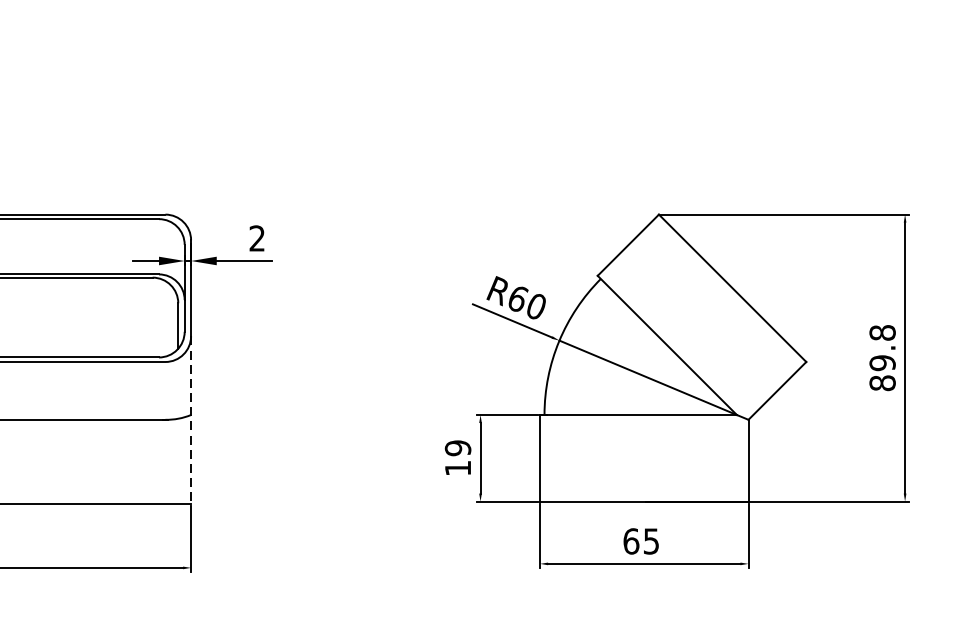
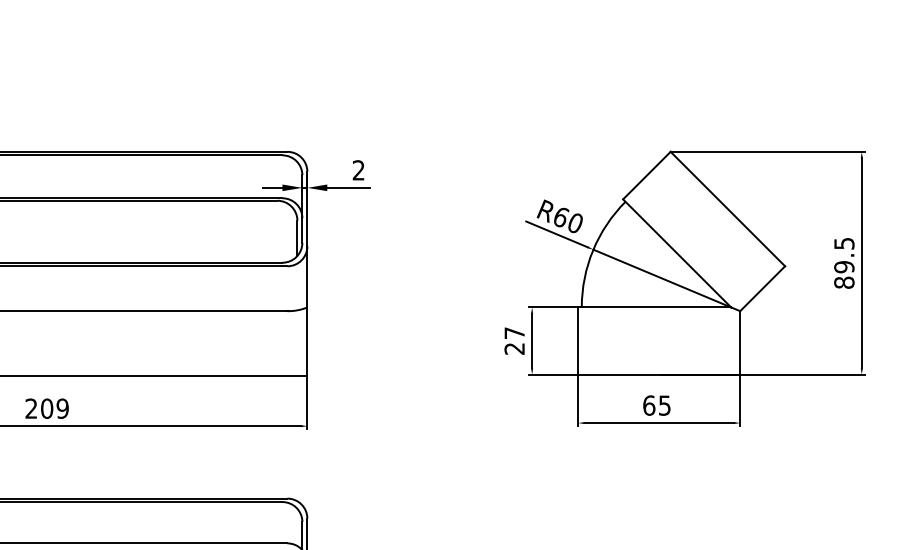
text: (882, 332) -> (844, 243), 89.8 -> 89.5
line: (191, 420) -> (307, 311), dashed -> solid
text: (457, 457) -> (514, 340), 19 -> 27

